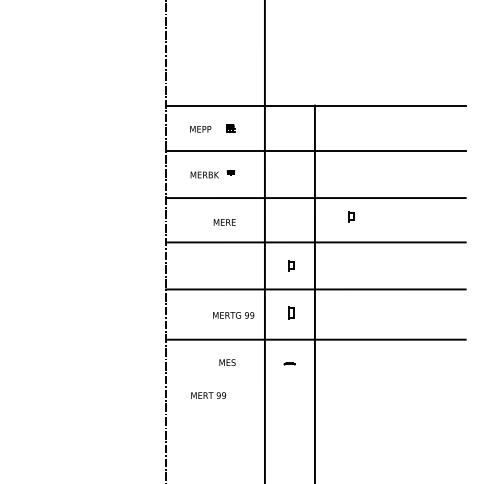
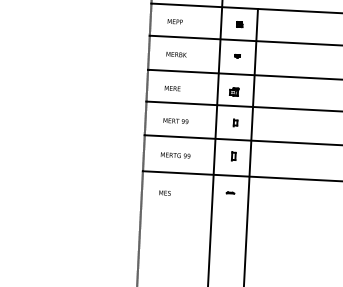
part: (230, 128) -> (239, 24), moved
part: (230, 172) -> (237, 55), moved
part: (351, 216) -> (280, 89), removed
text: (224, 222) -> (172, 88), moved
part: (287, 222) -> (234, 91), added
text: (233, 315) -> (175, 155), moved
text: (227, 362) -> (165, 193), moved
text: (208, 395) -> (175, 121), moved

